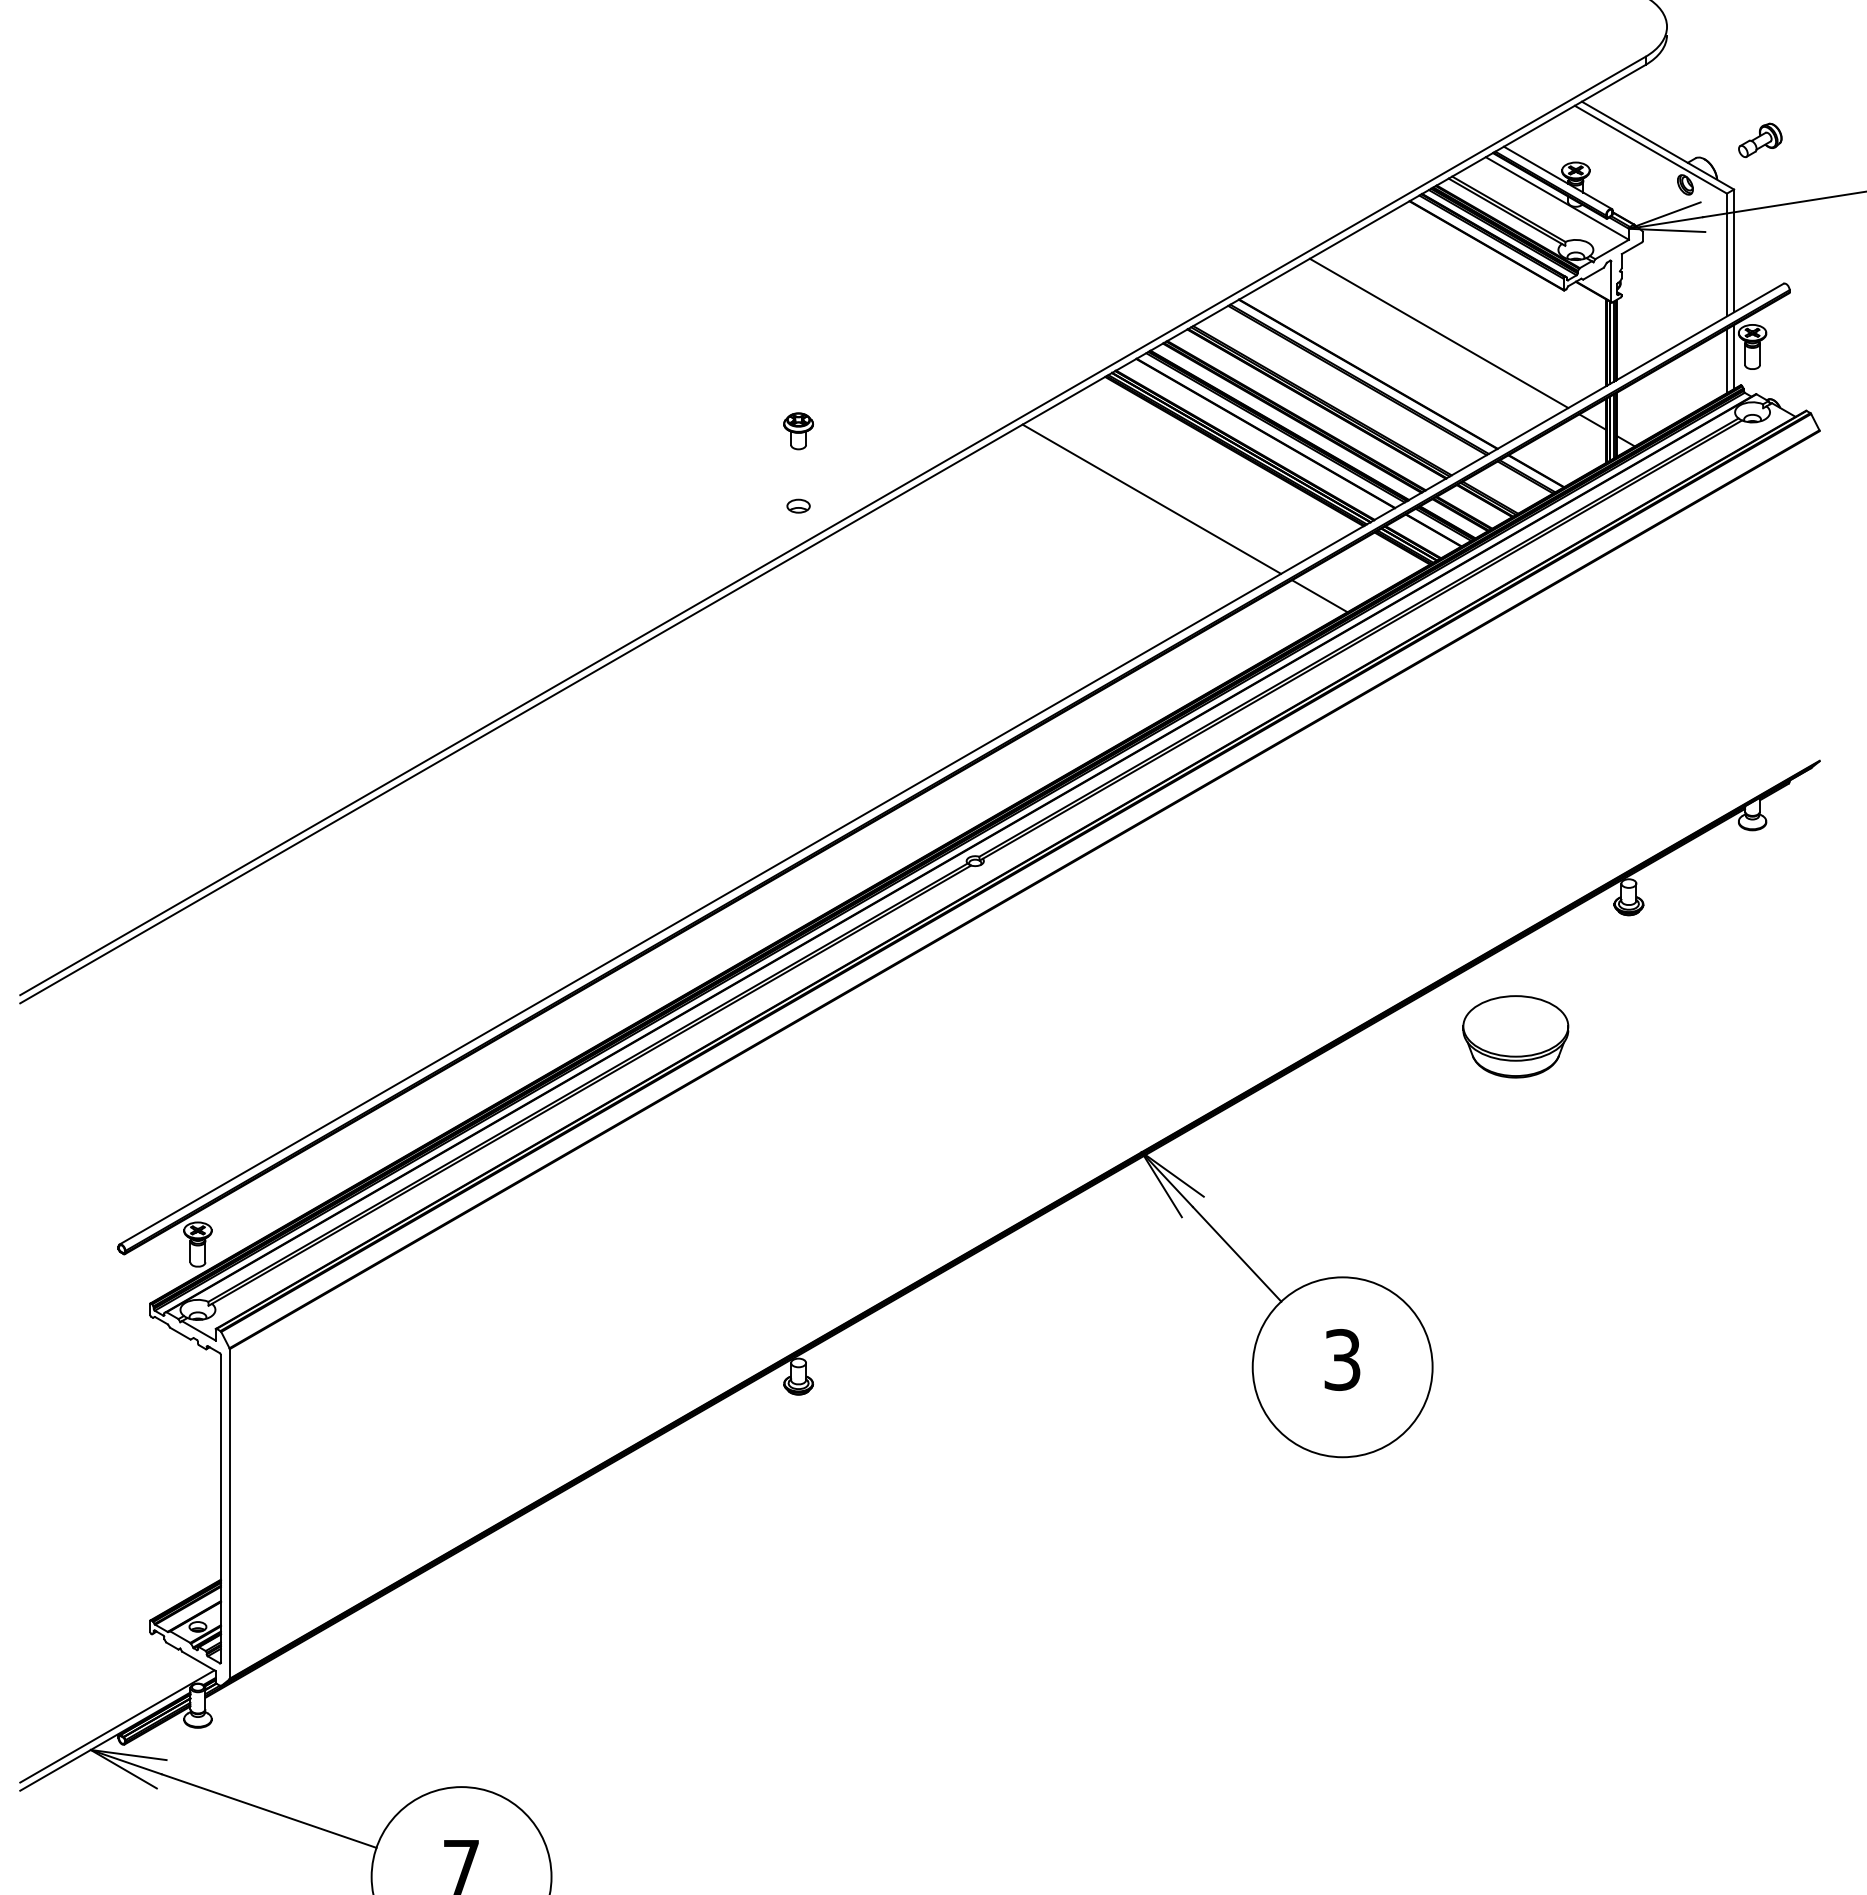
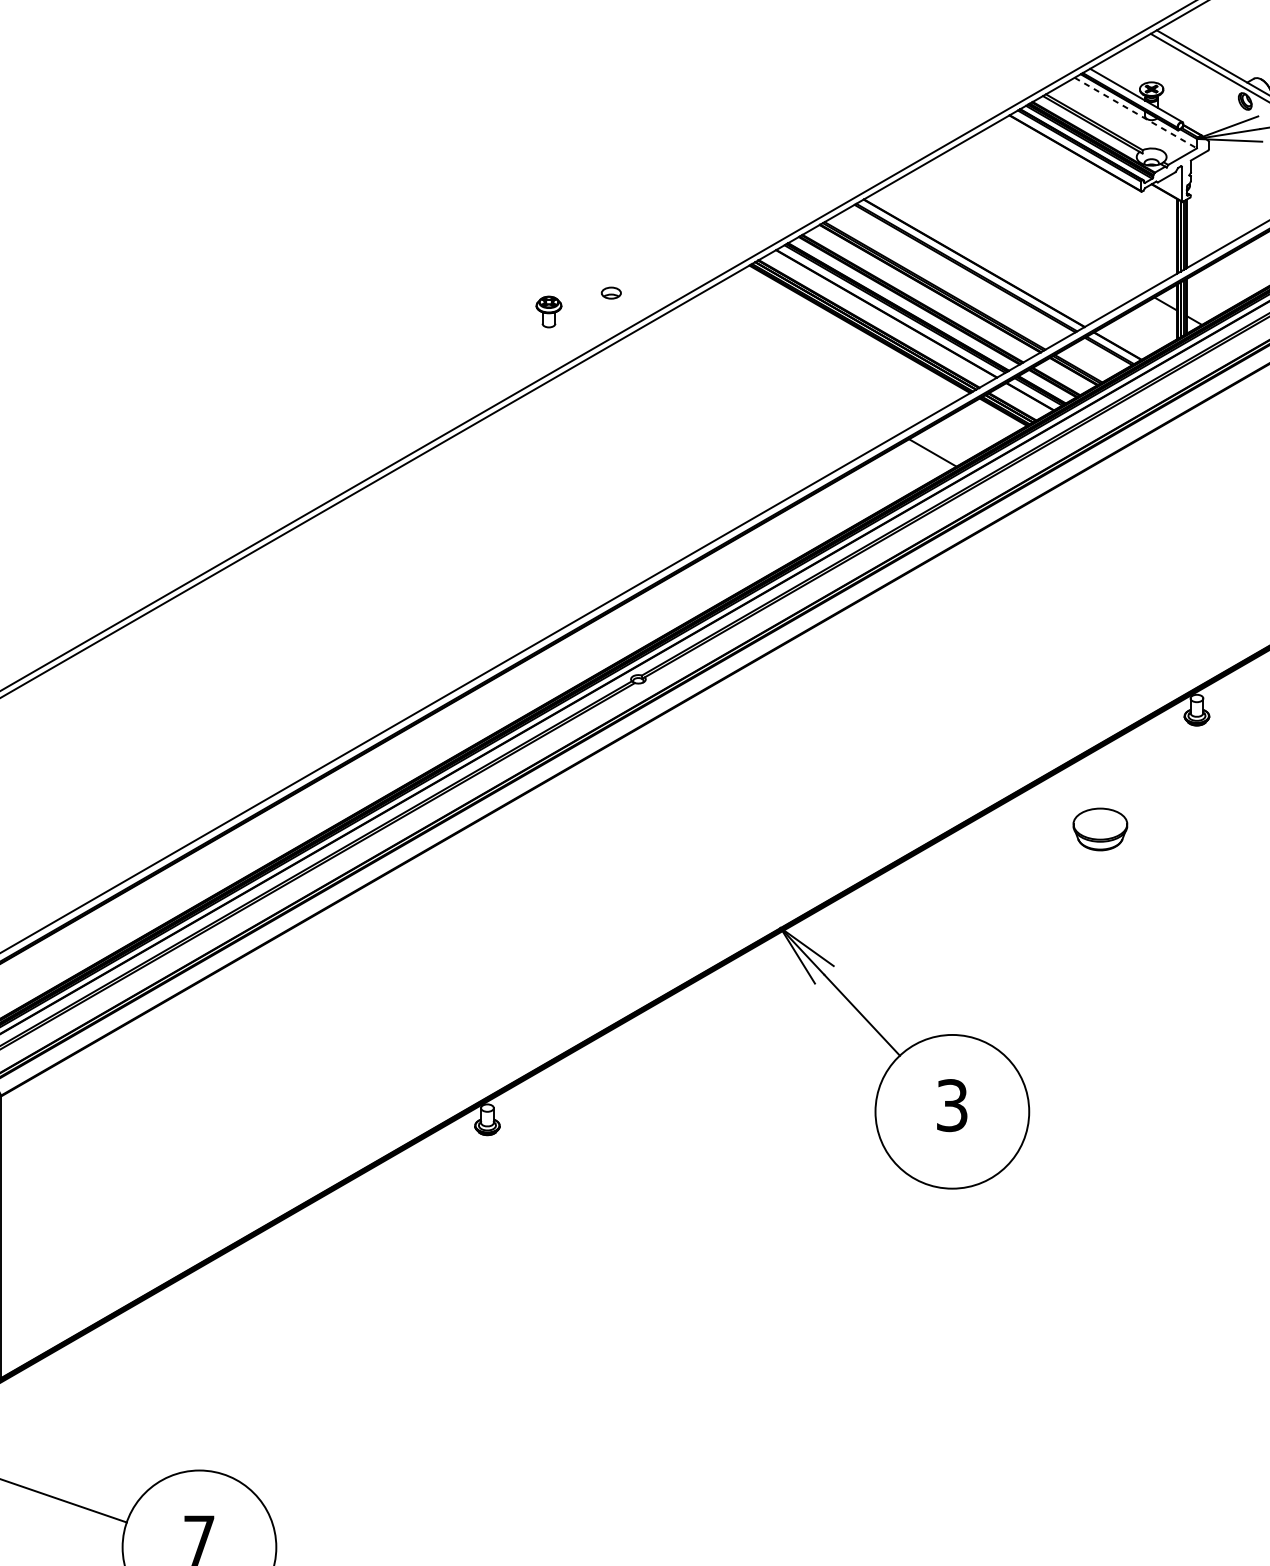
line: (1557, 198) -> (1135, 113), solid -> dashed
line: (1438, 333) -> (1034, 228), removed
part: (798, 431) -> (548, 312), moved
line: (1151, 498) -> (789, 369), removed
part: (798, 505) -> (611, 292), moved
part: (1515, 1036) -> (1100, 829), size x0.6

